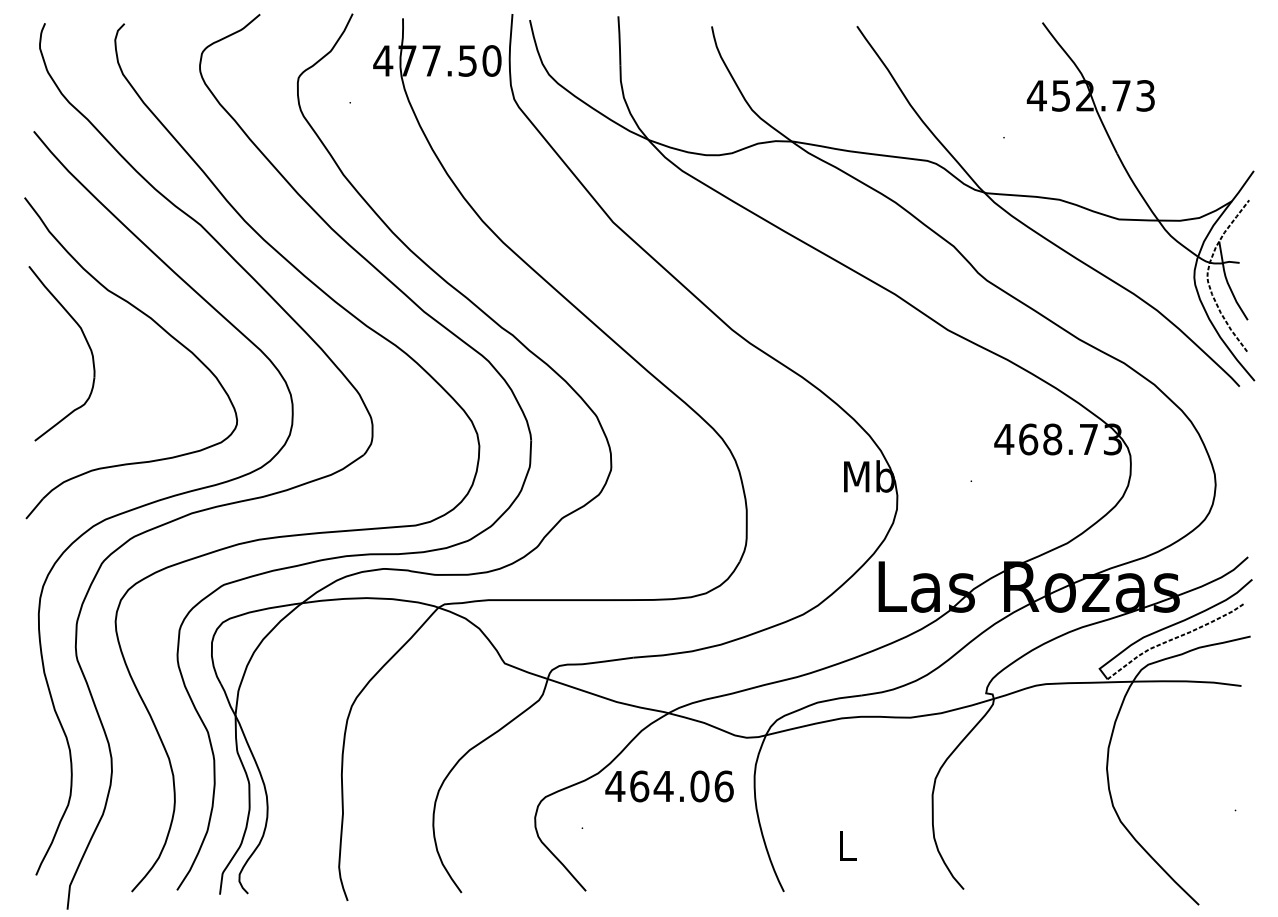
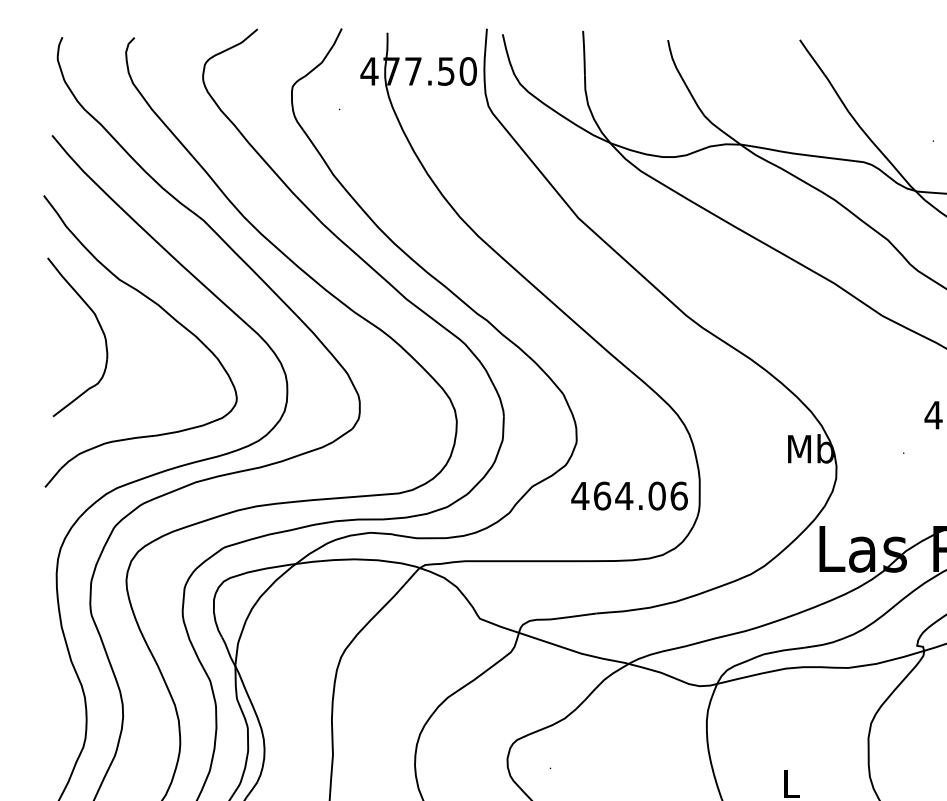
text: (669, 786) -> (629, 496), moved

